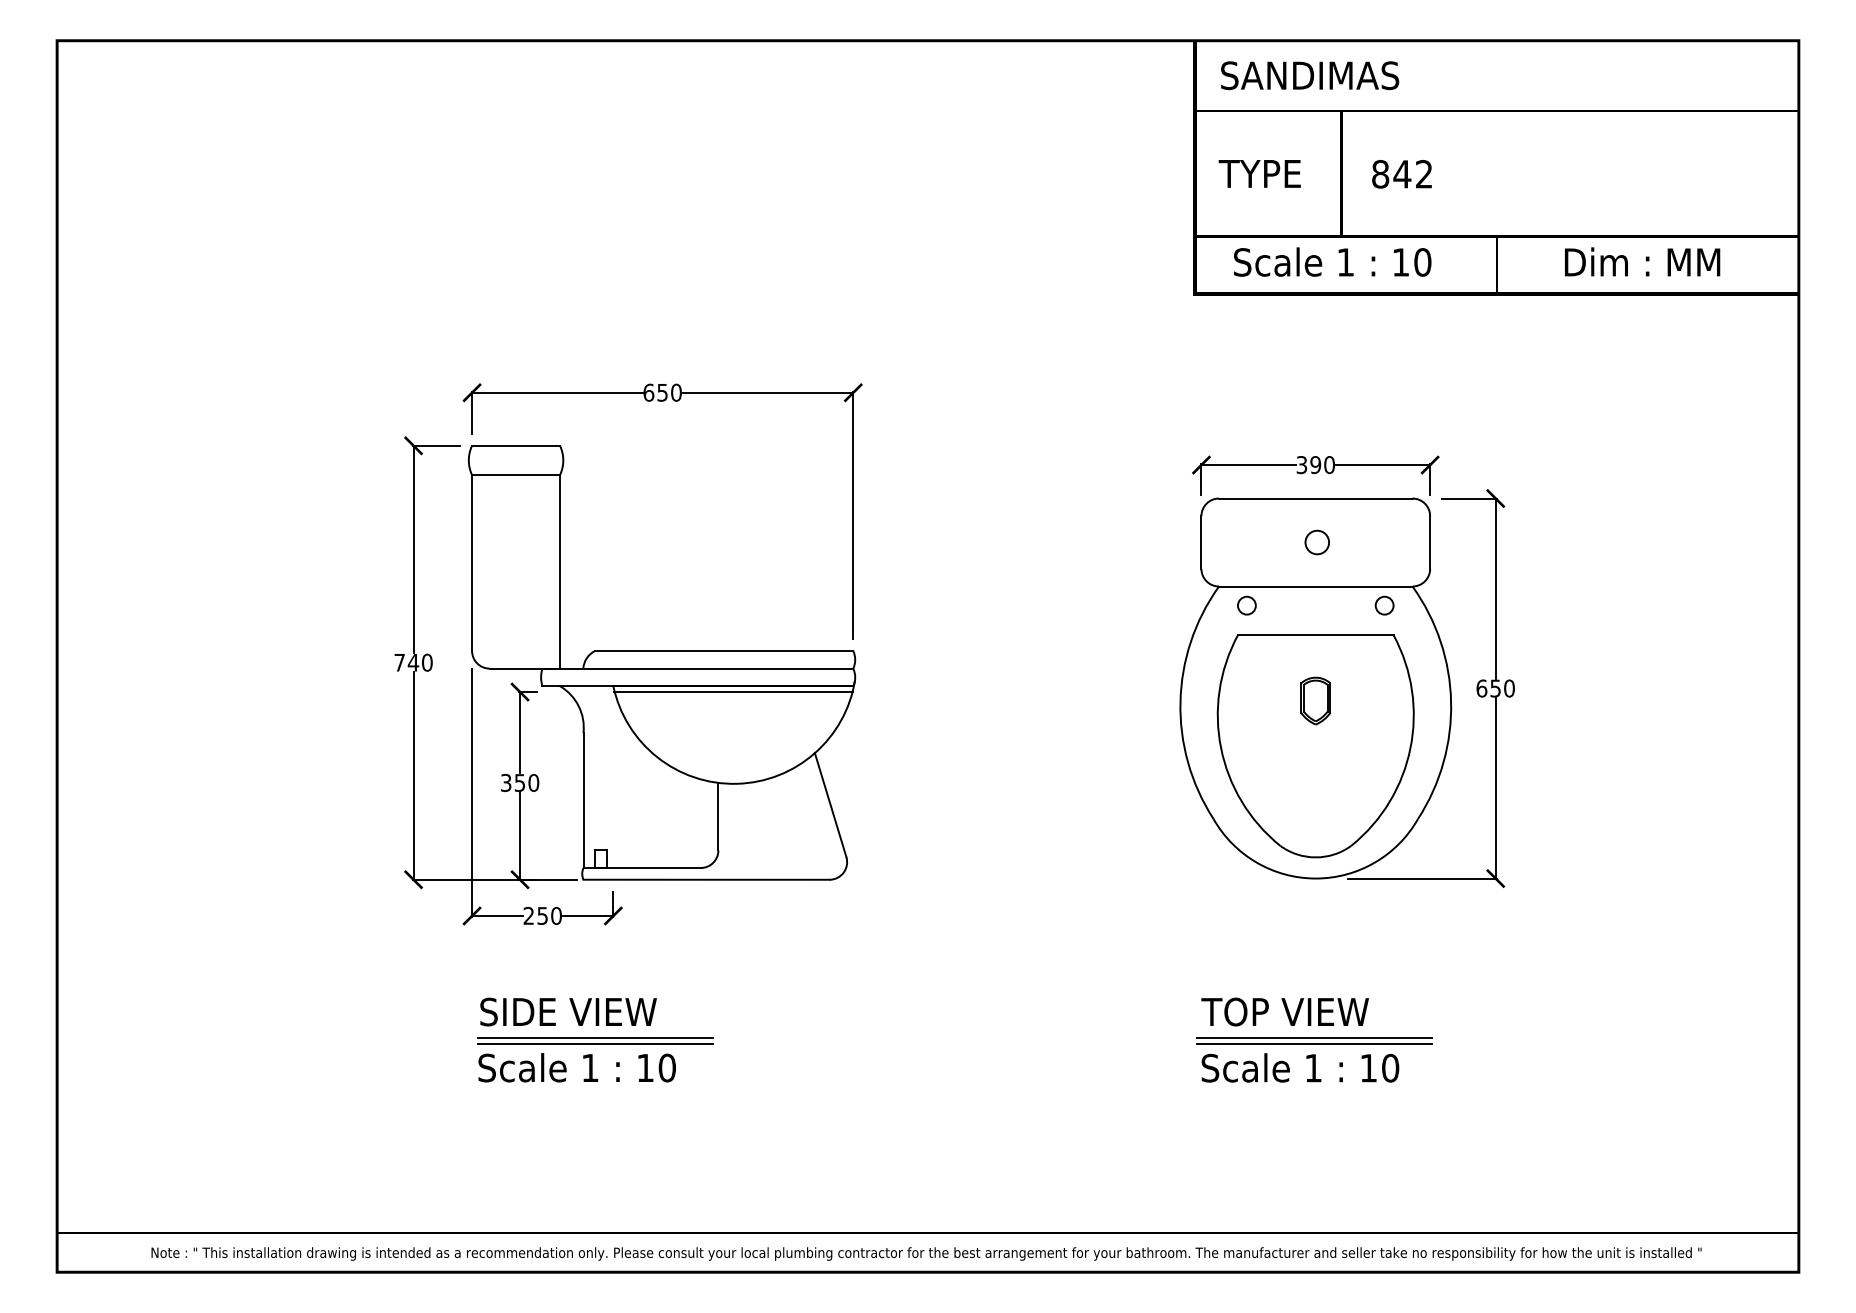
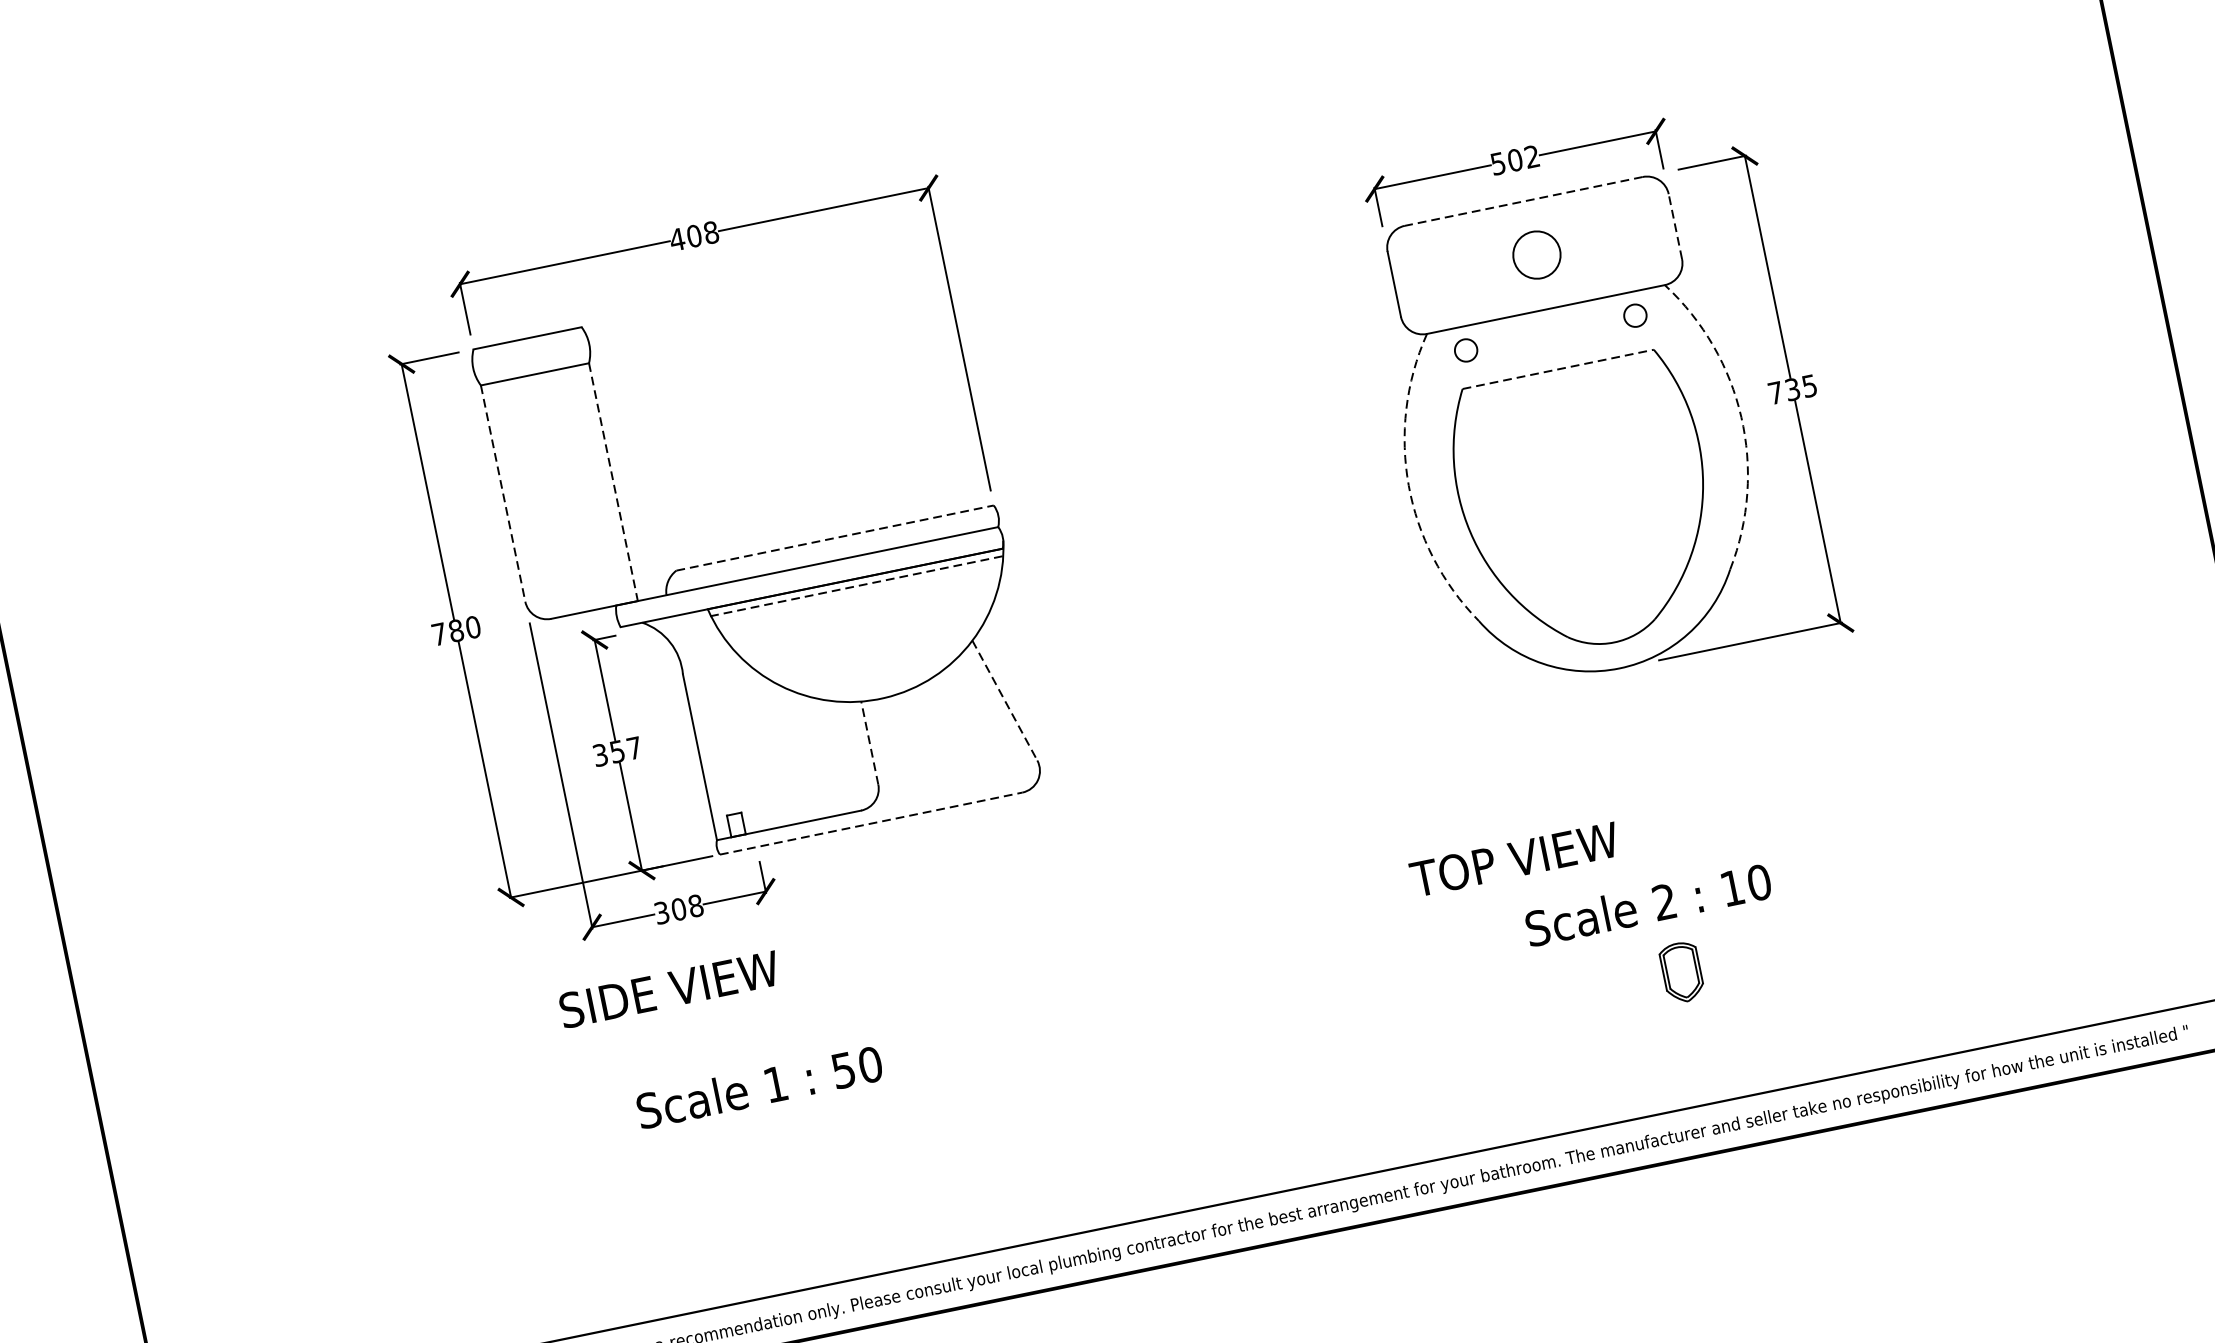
text: (662, 392) -> (694, 235), 650 -> 408
text: (1315, 465) -> (1515, 160), 390 -> 502
line: (1315, 498) -> (1523, 201), solid -> dashed
circle: (1316, 542) -> (1535, 255), size x1.6
line: (1430, 542) -> (1675, 226), solid -> dashed
line: (472, 563) -> (503, 493), solid -> dashed
line: (560, 571) -> (613, 481), solid -> dashed
line: (1315, 635) -> (1557, 369), solid -> dashed
line: (724, 651) -> (835, 538), solid -> dashed
text: (413, 662) -> (456, 630), 740 -> 780
text: (1495, 688) -> (1792, 389), 650 -> 735
line: (733, 692) -> (857, 586), solid -> dashed
part: (1315, 700) -> (1681, 972), moved
arc: (1180, 701) -> (1408, 484), solid -> dashed
arc: (1451, 701) -> (1741, 416), solid -> dashed
text: (533, 782) -> (633, 747), 350 -> 357
line: (830, 805) -> (1004, 701), solid -> dashed
line: (718, 816) -> (869, 742), solid -> dashed
line: (707, 879) -> (872, 823), solid -> dashed
text: (542, 915) -> (678, 908), 250 -> 308
text: (568, 1011) -> (669, 988), moved
text: (1284, 1011) -> (1513, 859), moved
line: (595, 1037) -> (774, 1045), removed
line: (1314, 1037) -> (1658, 864), removed
line: (595, 1043) -> (776, 1052), removed
line: (1314, 1043) -> (1659, 871), removed
text: (1313, 1067) -> (1664, 901), 1 -> 2
text: (645, 1068) -> (843, 1070), 10 -> 50

